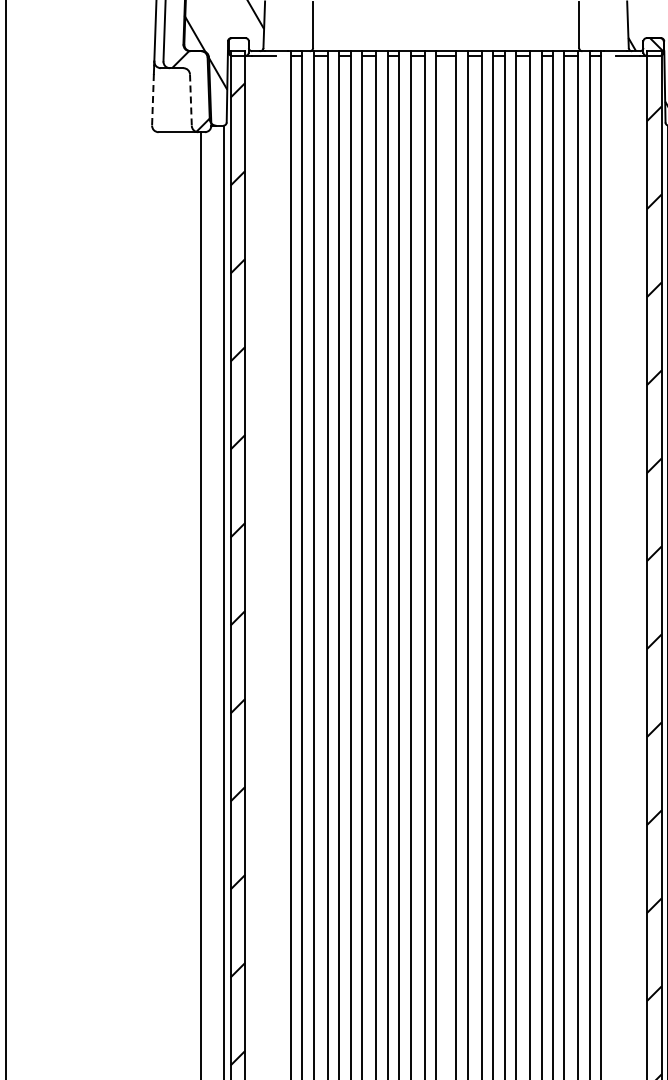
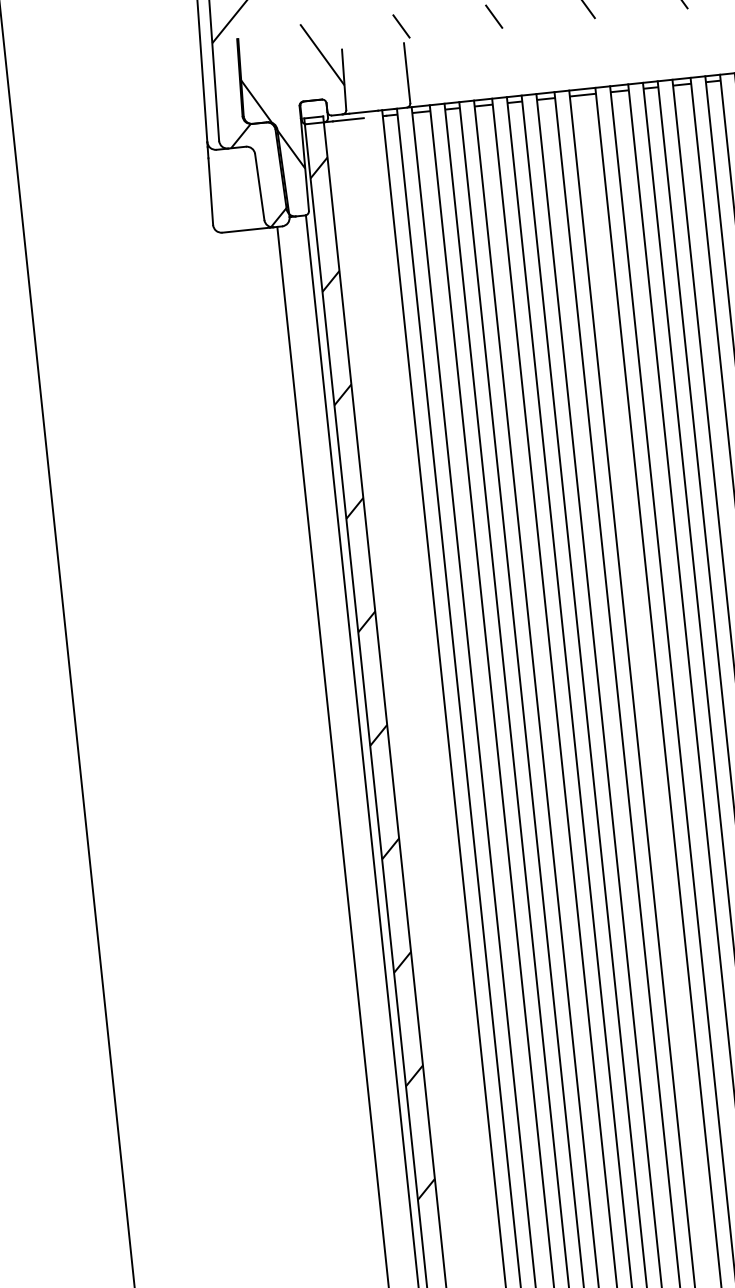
line: (152, 99) -> (210, 191), dashed -> solid
line: (190, 100) -> (259, 187), dashed -> solid

